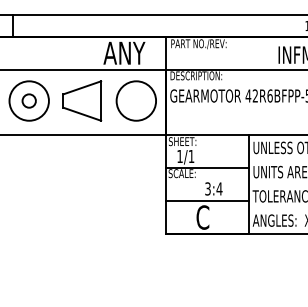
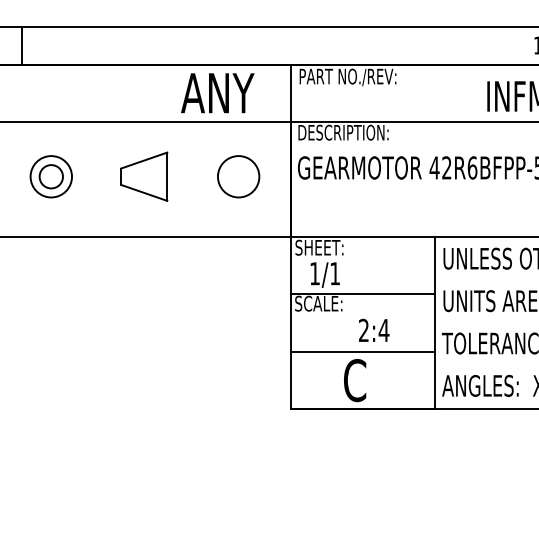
circle: (28, 100) -> (50, 175), size x0.6
part: (82, 100) -> (144, 175), size x0.7
circle: (136, 100) -> (238, 175), size x0.6
text: (207, 189) -> (363, 331), 3:4 -> 2:4

